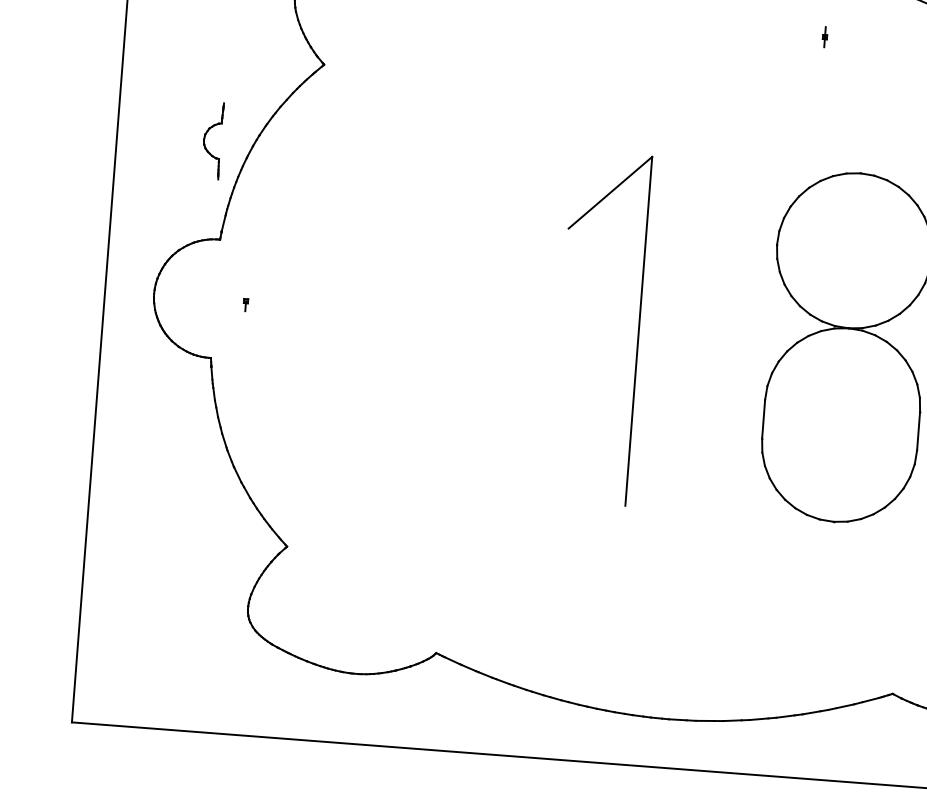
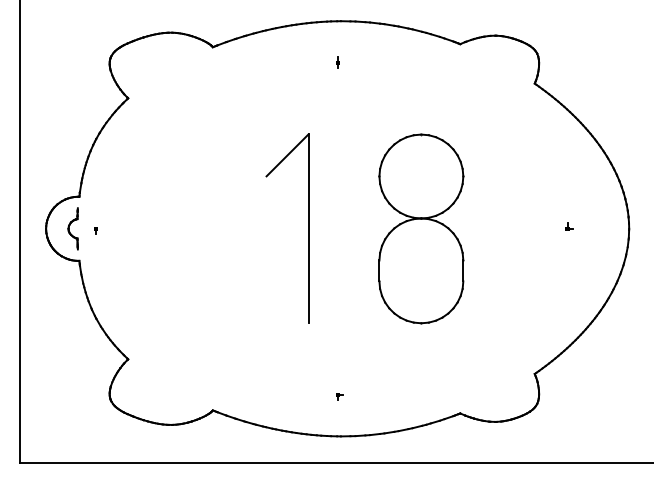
part: (824, 36) -> (337, 62), moved
part: (211, 139) -> (72, 228), moved
part: (672, 645) -> (339, 396), added

